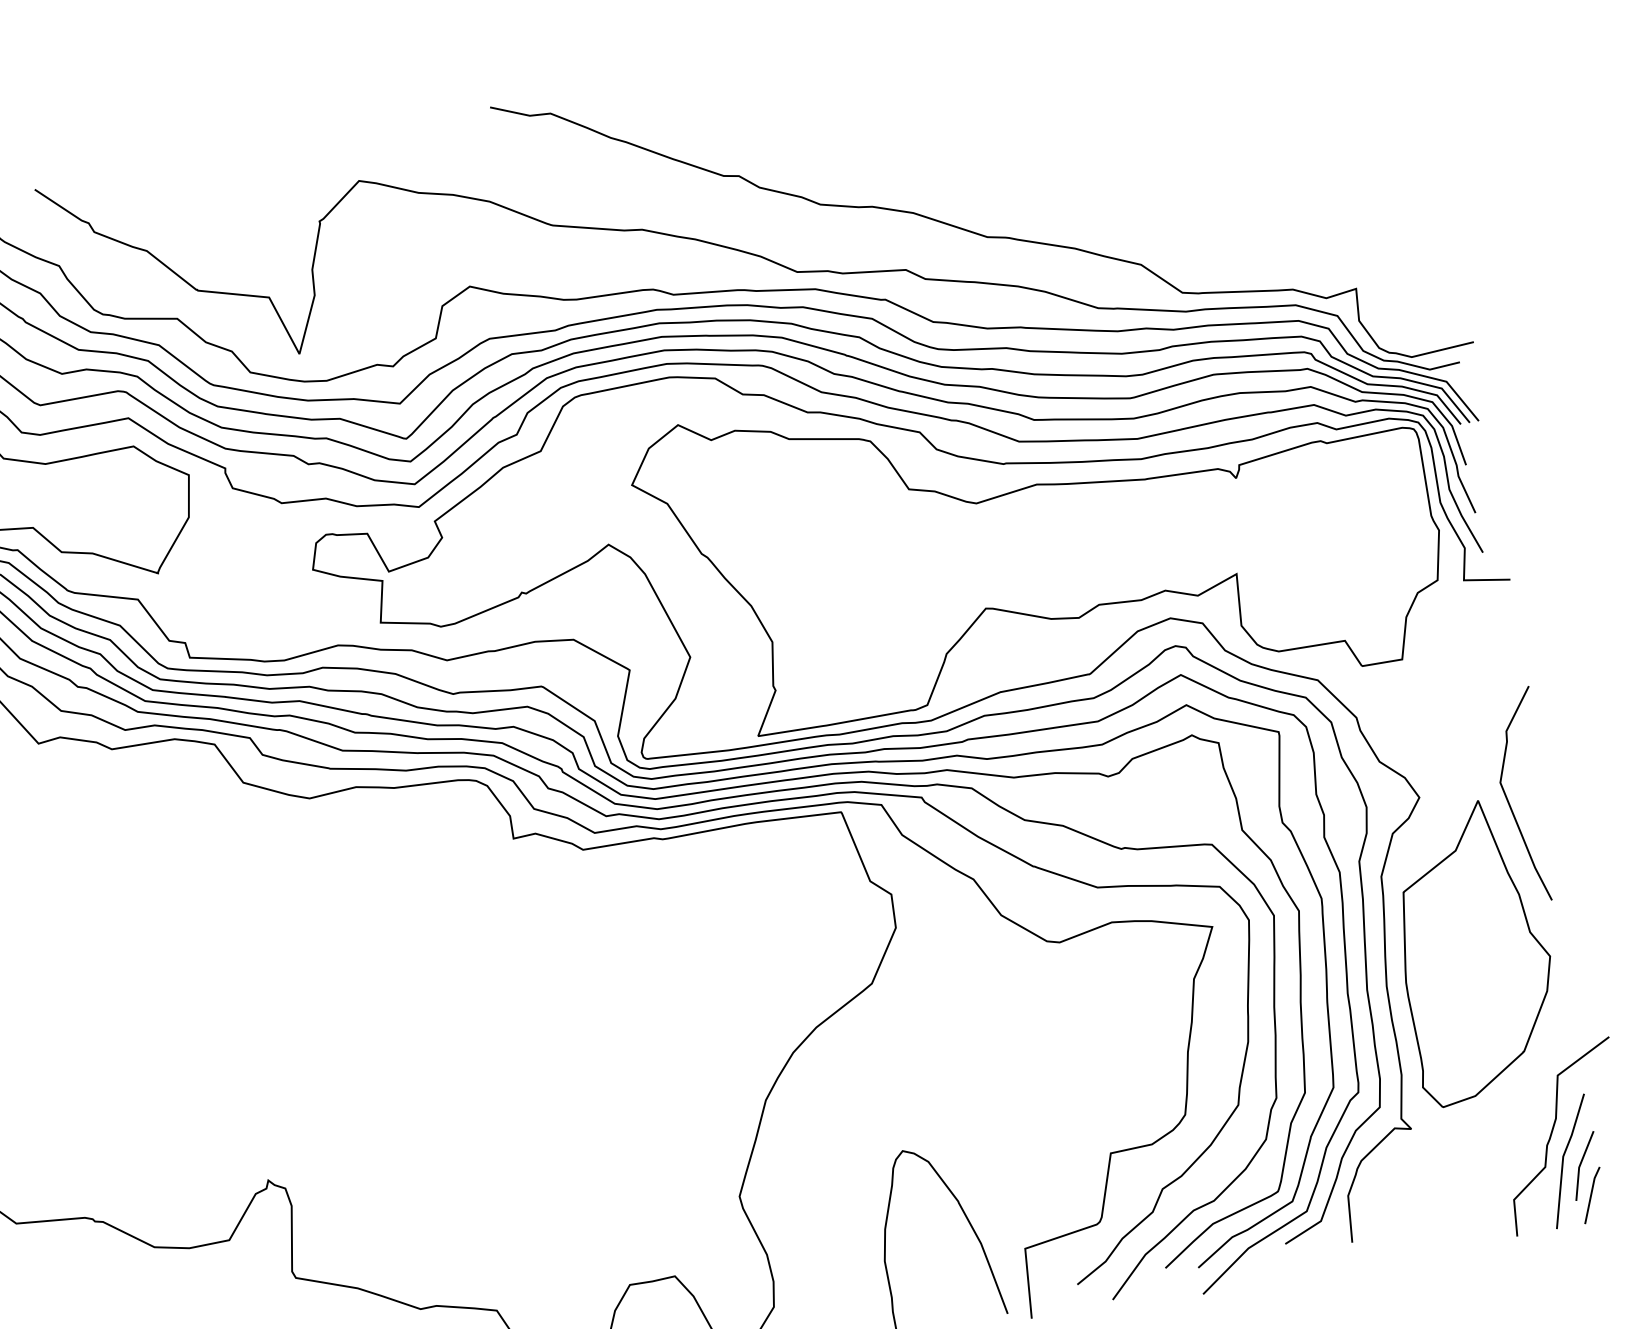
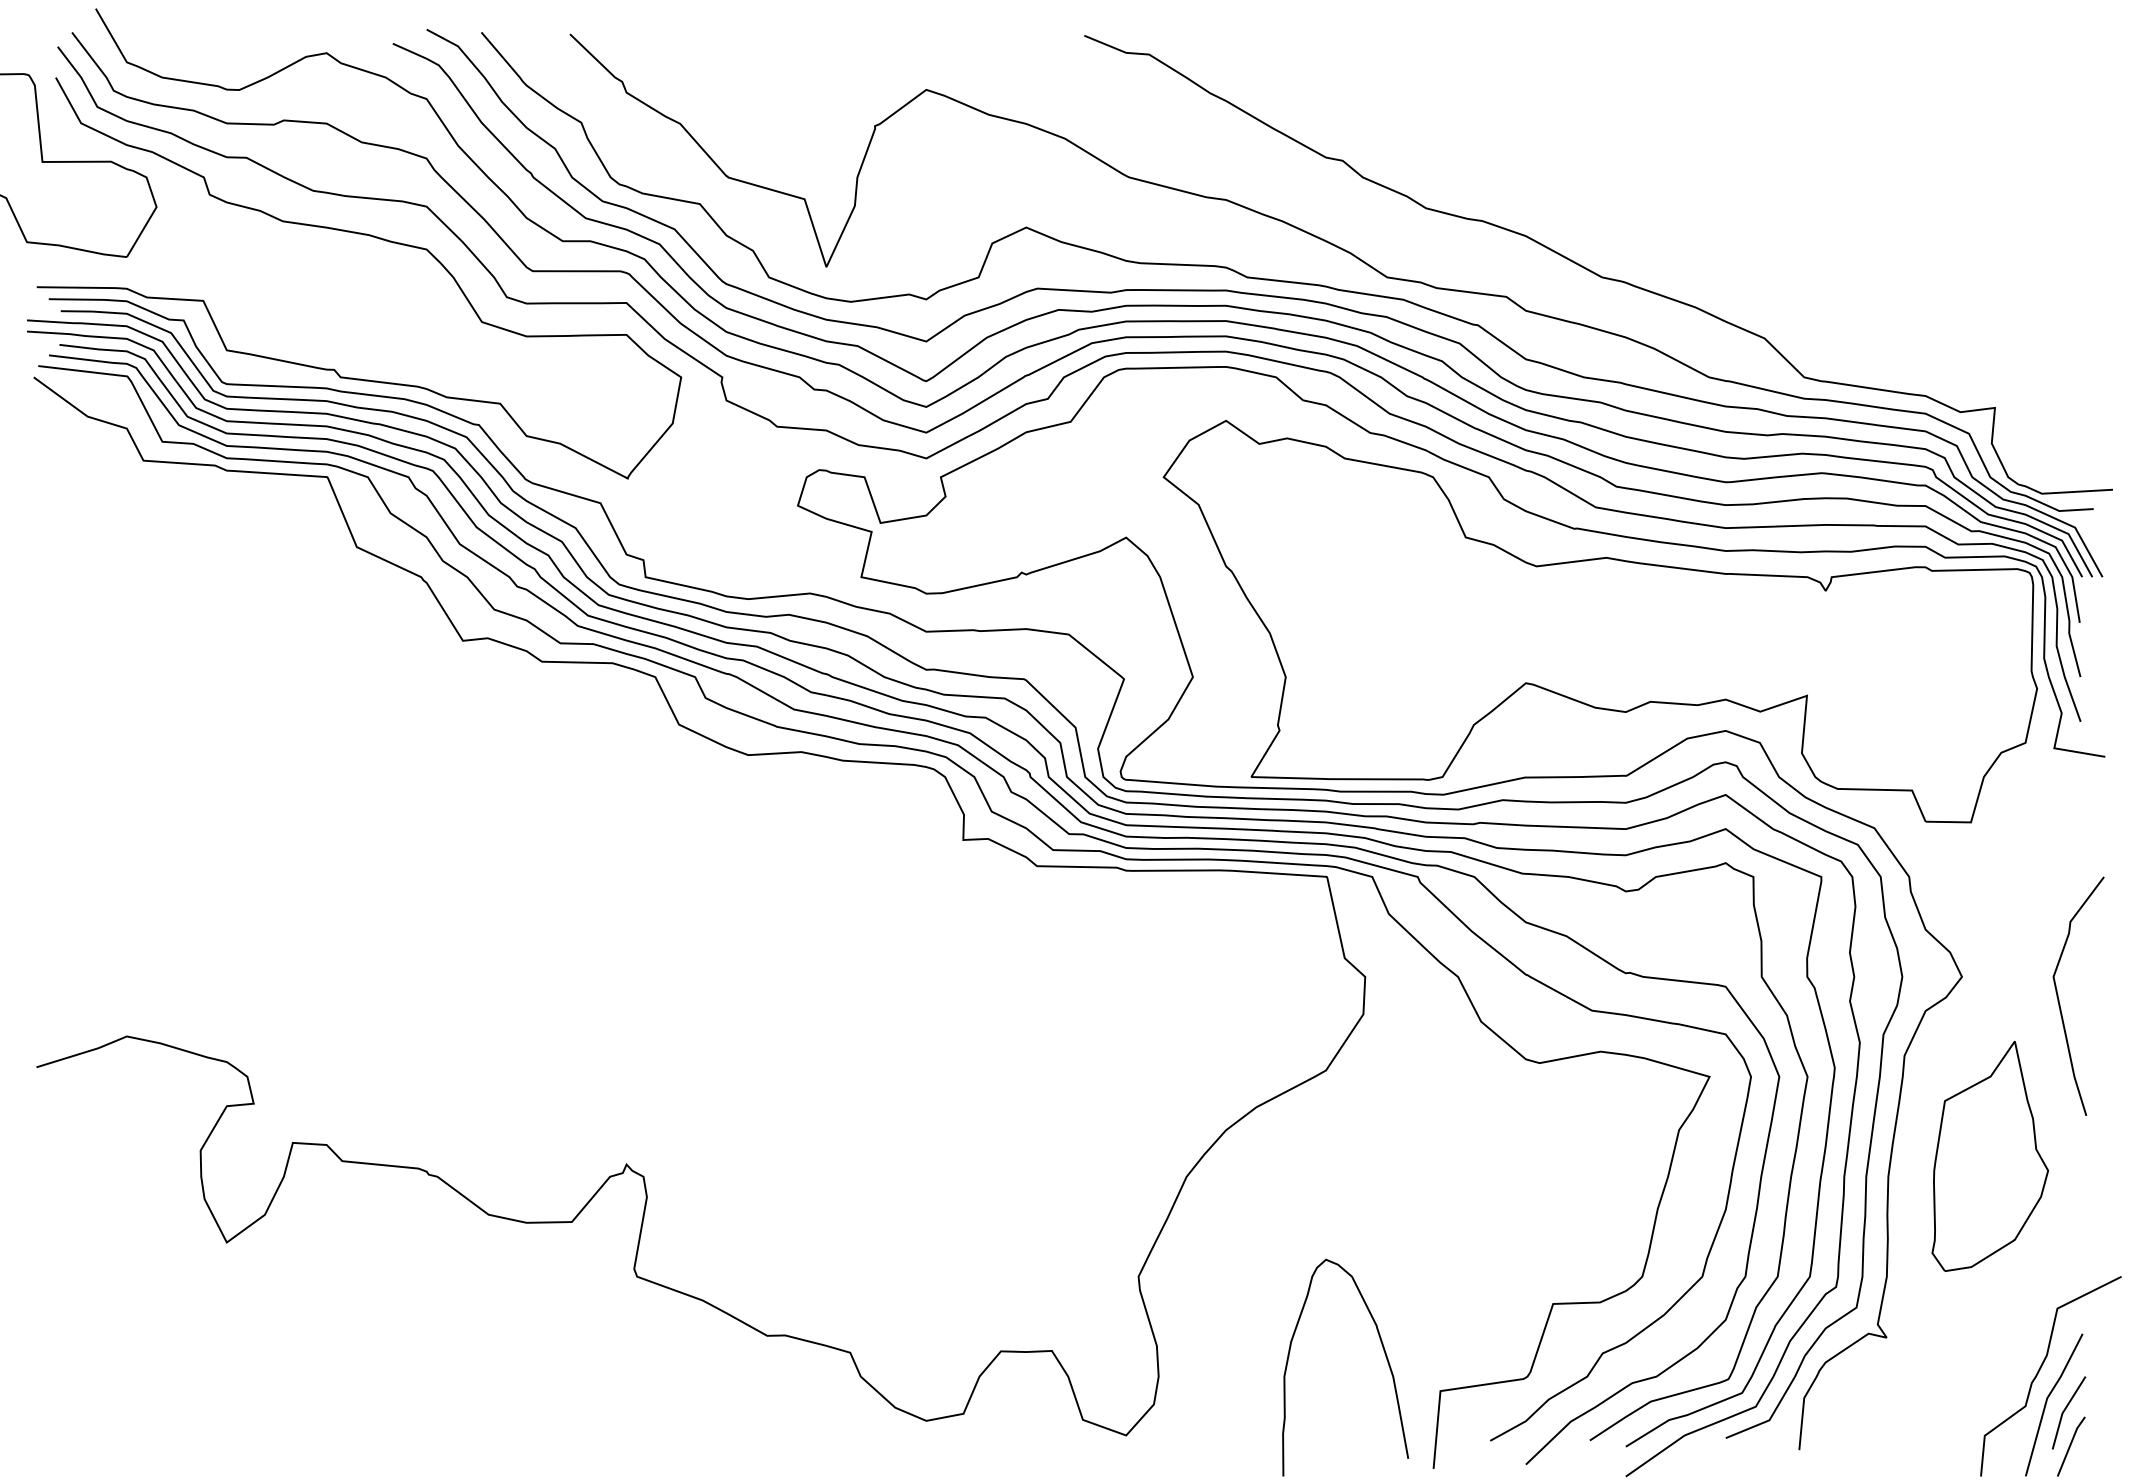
part: (1472, 952) -> (1989, 1156), size x0.7

